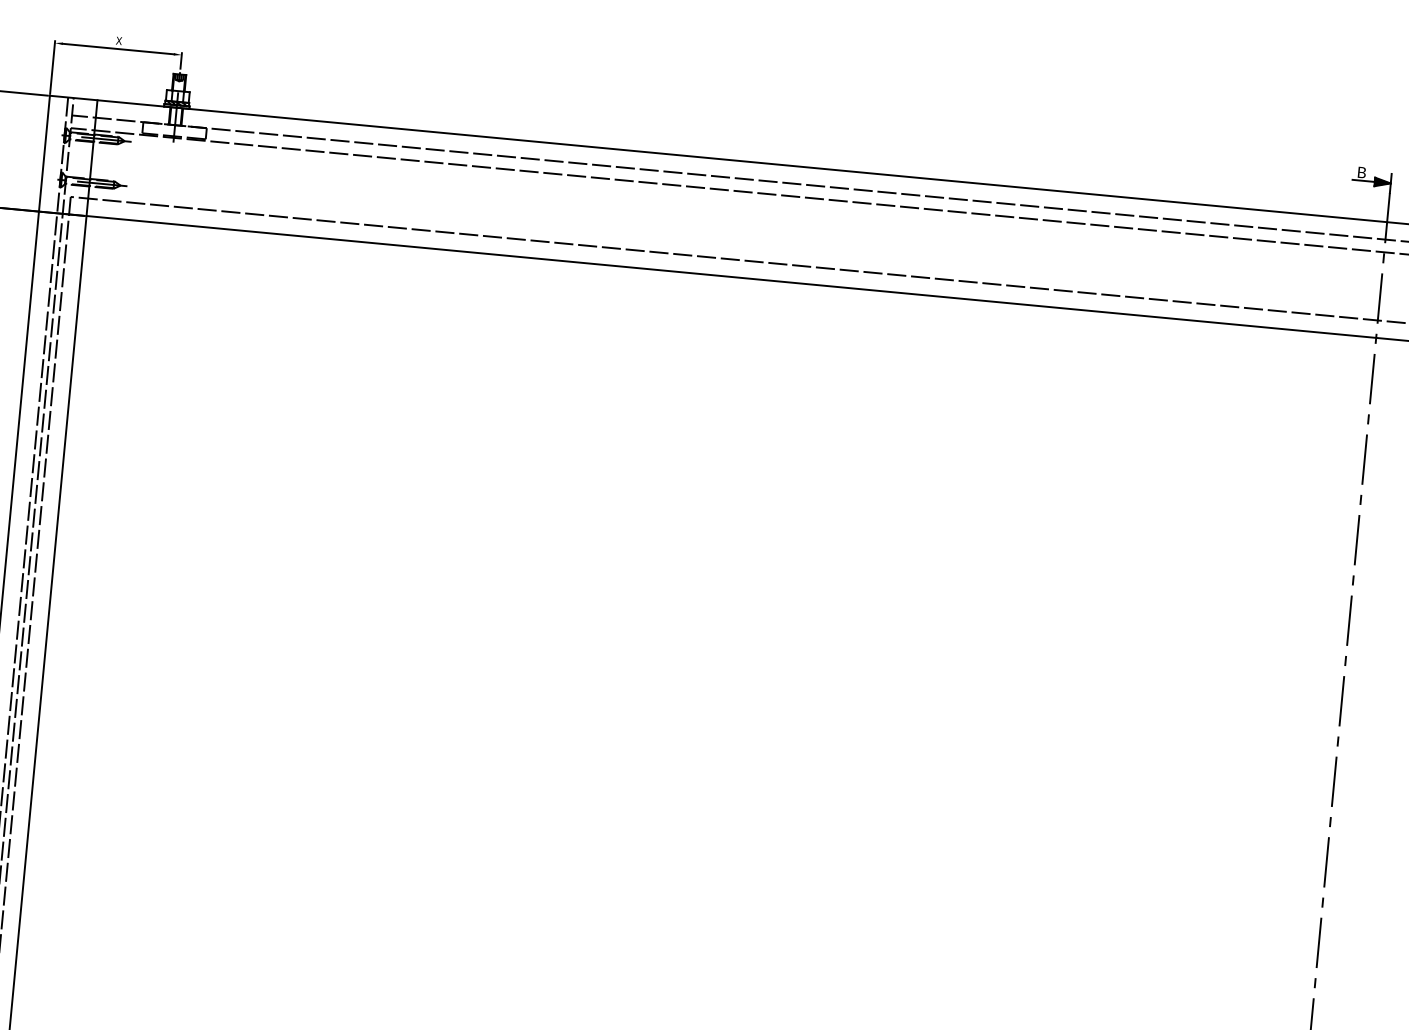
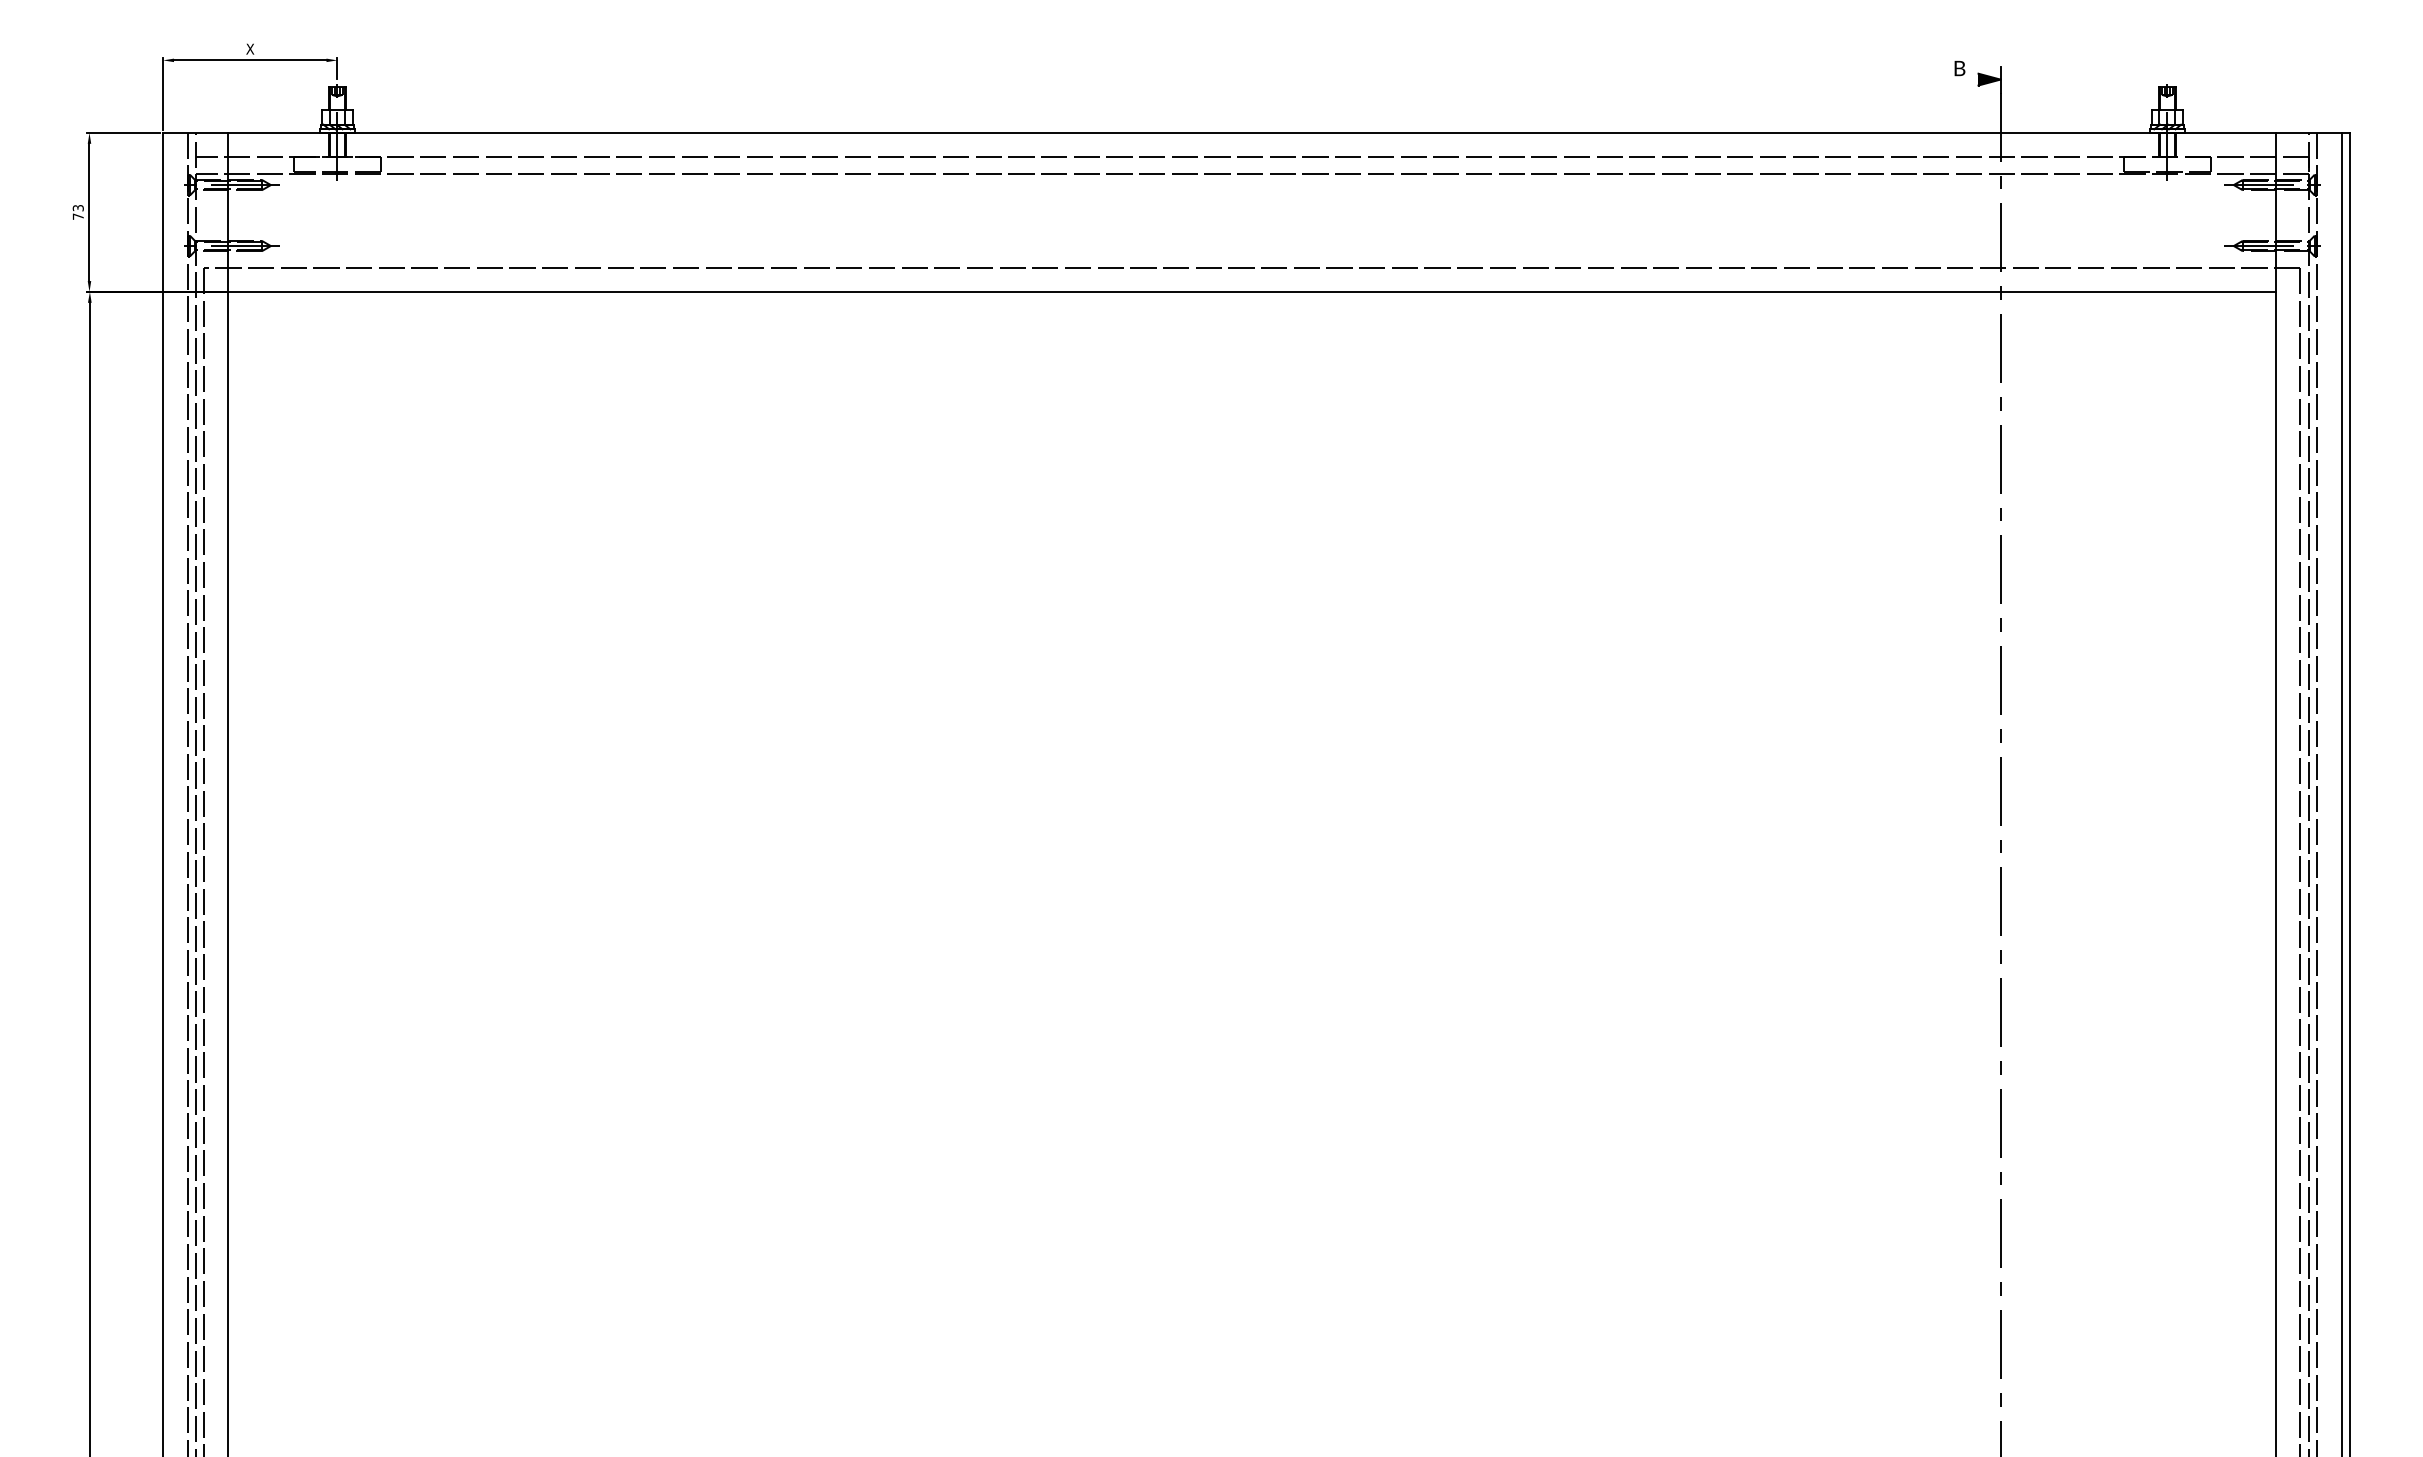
line: (1363, 180) -> (1963, 79), removed

